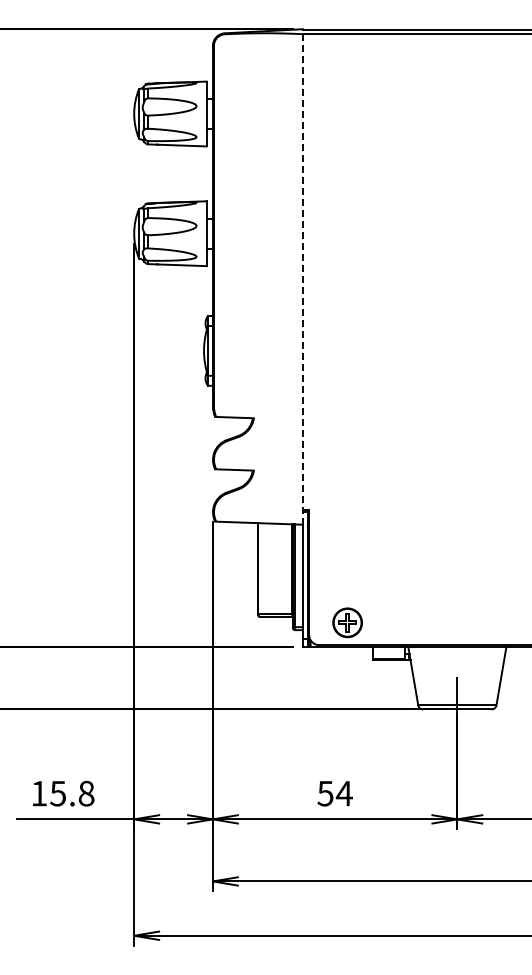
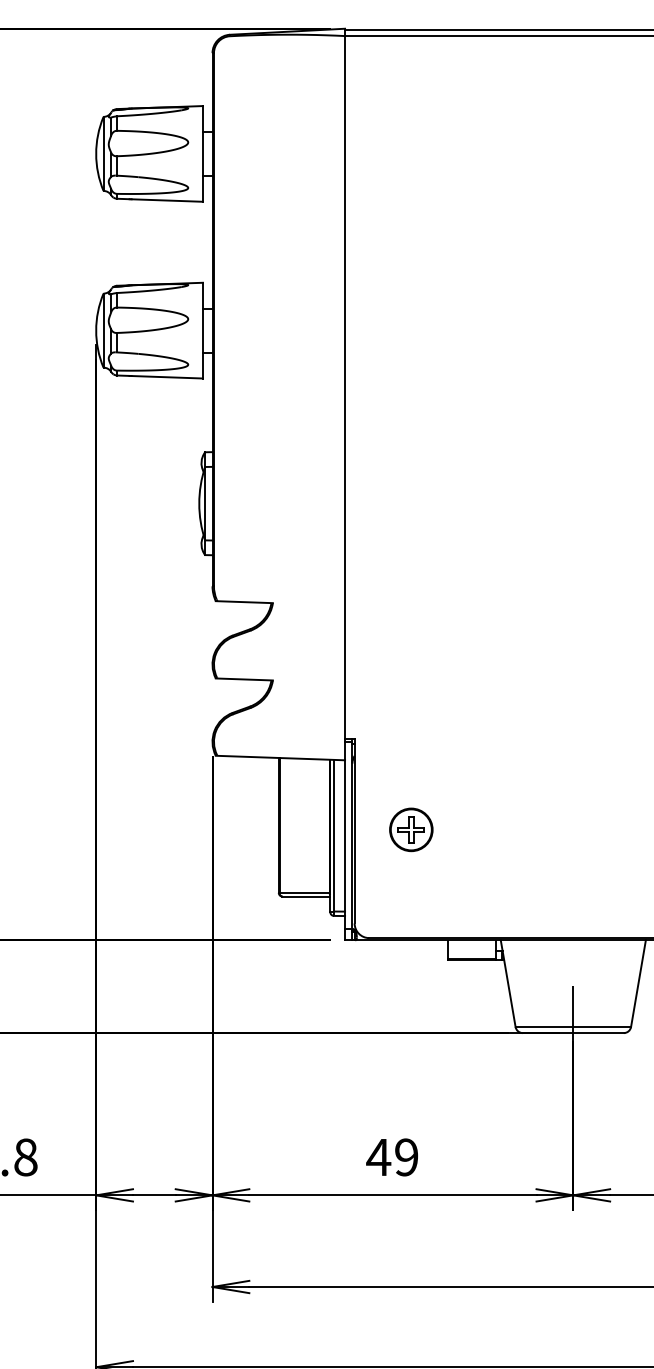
line: (302, 276) -> (344, 393), dashed -> solid
part: (347, 622) -> (411, 829), moved
text: (334, 793) -> (391, 1157), 54 -> 49

